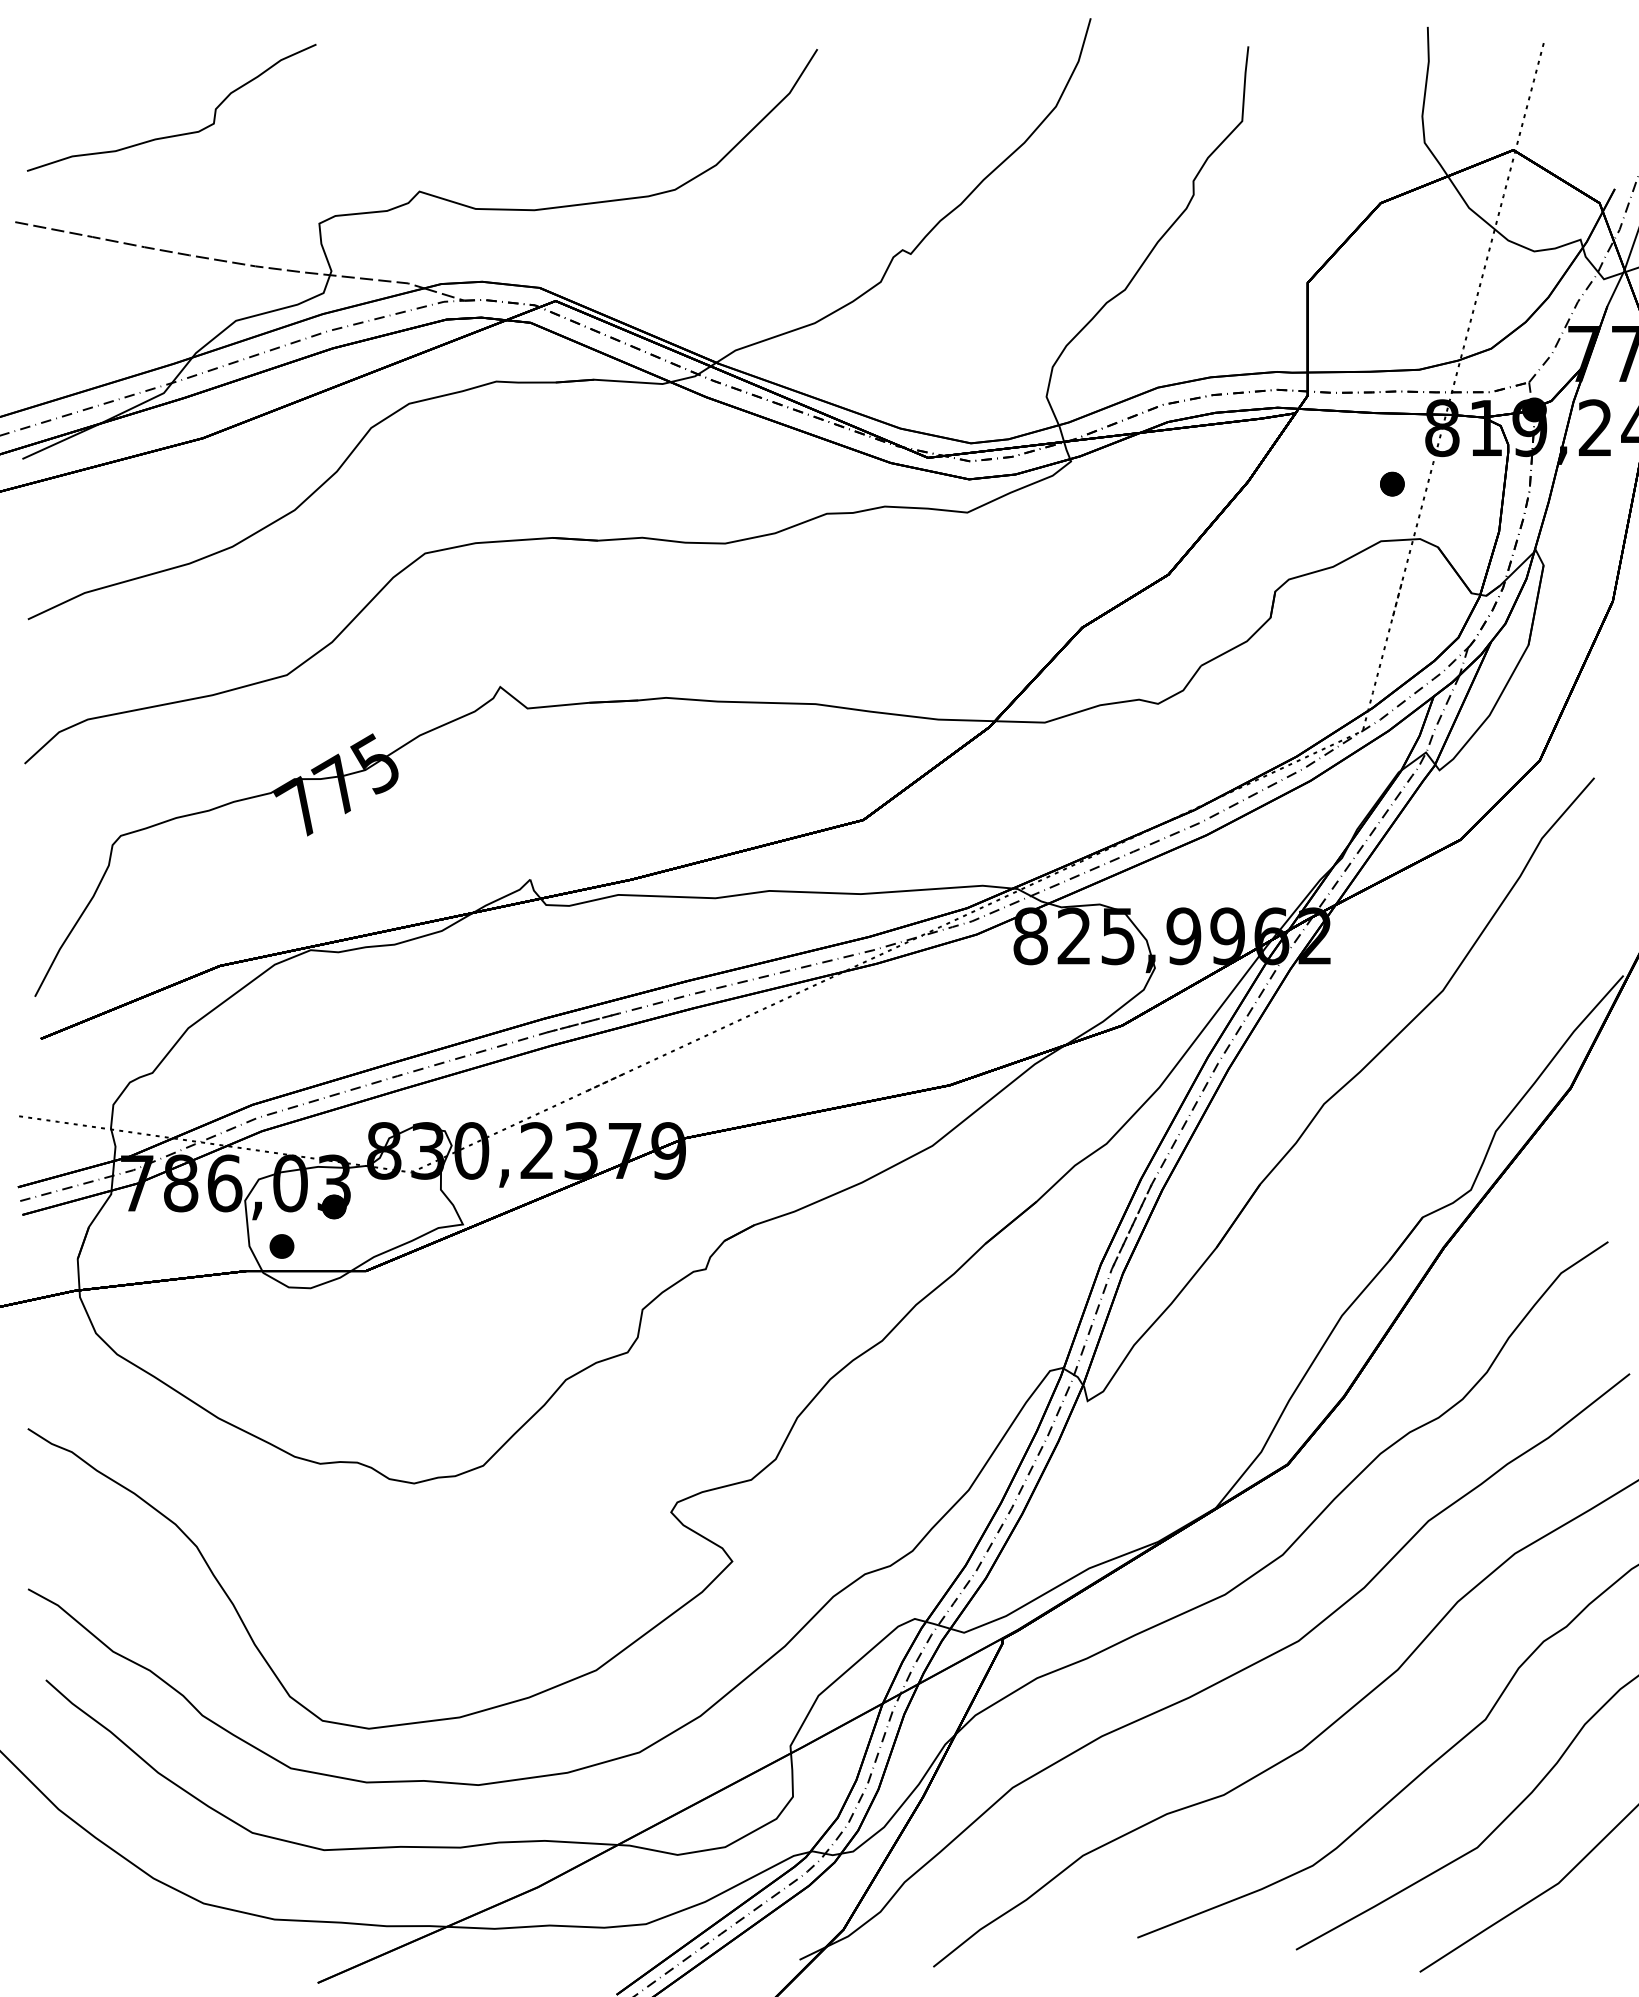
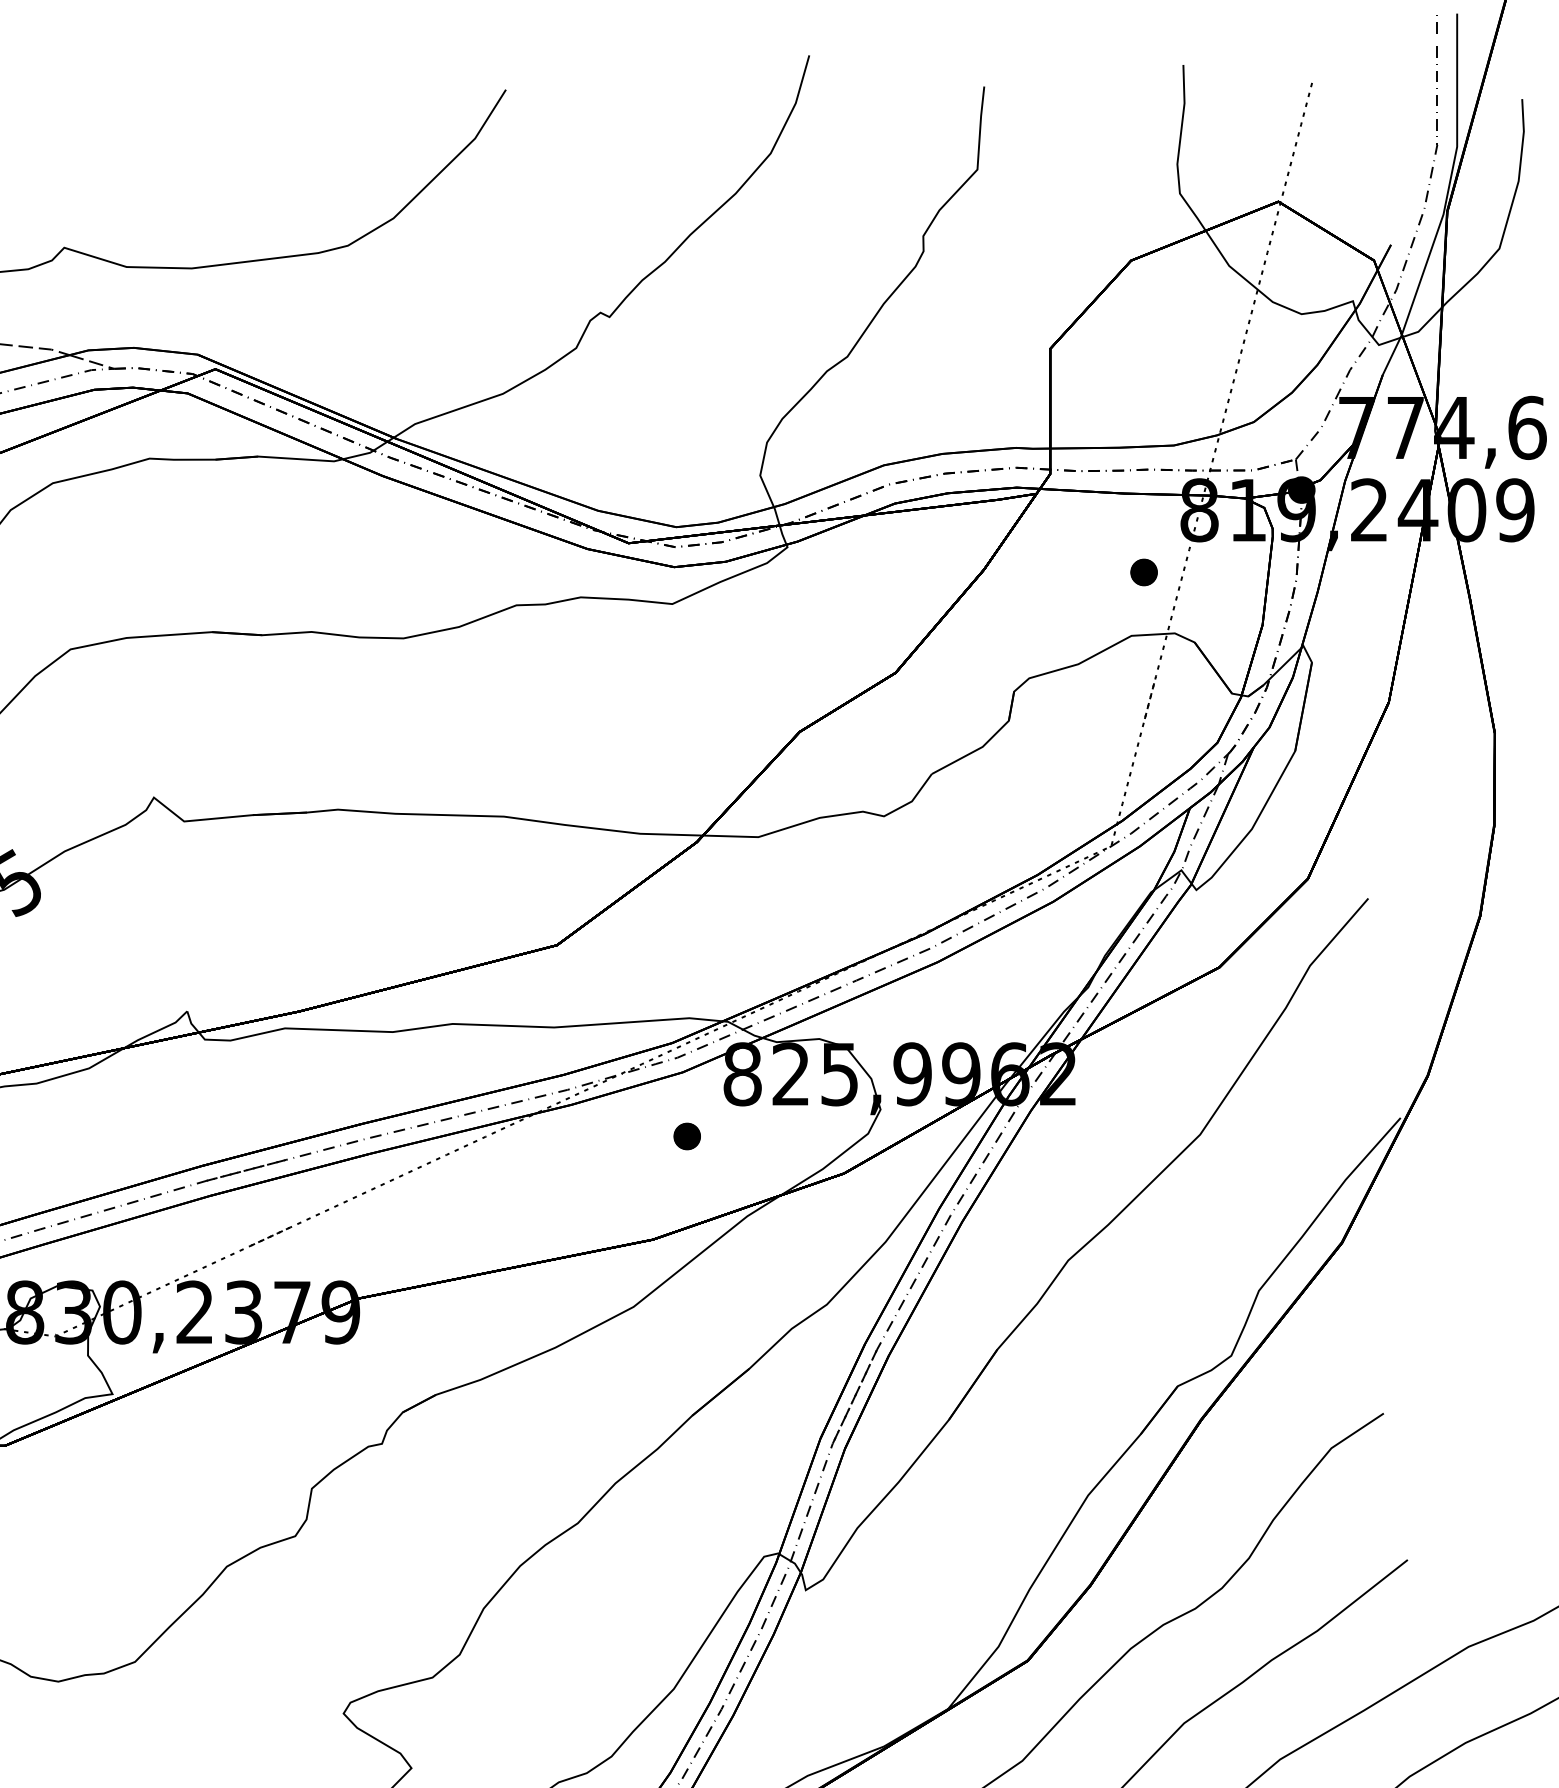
part: (980, 992) -> (686, 1136), added

